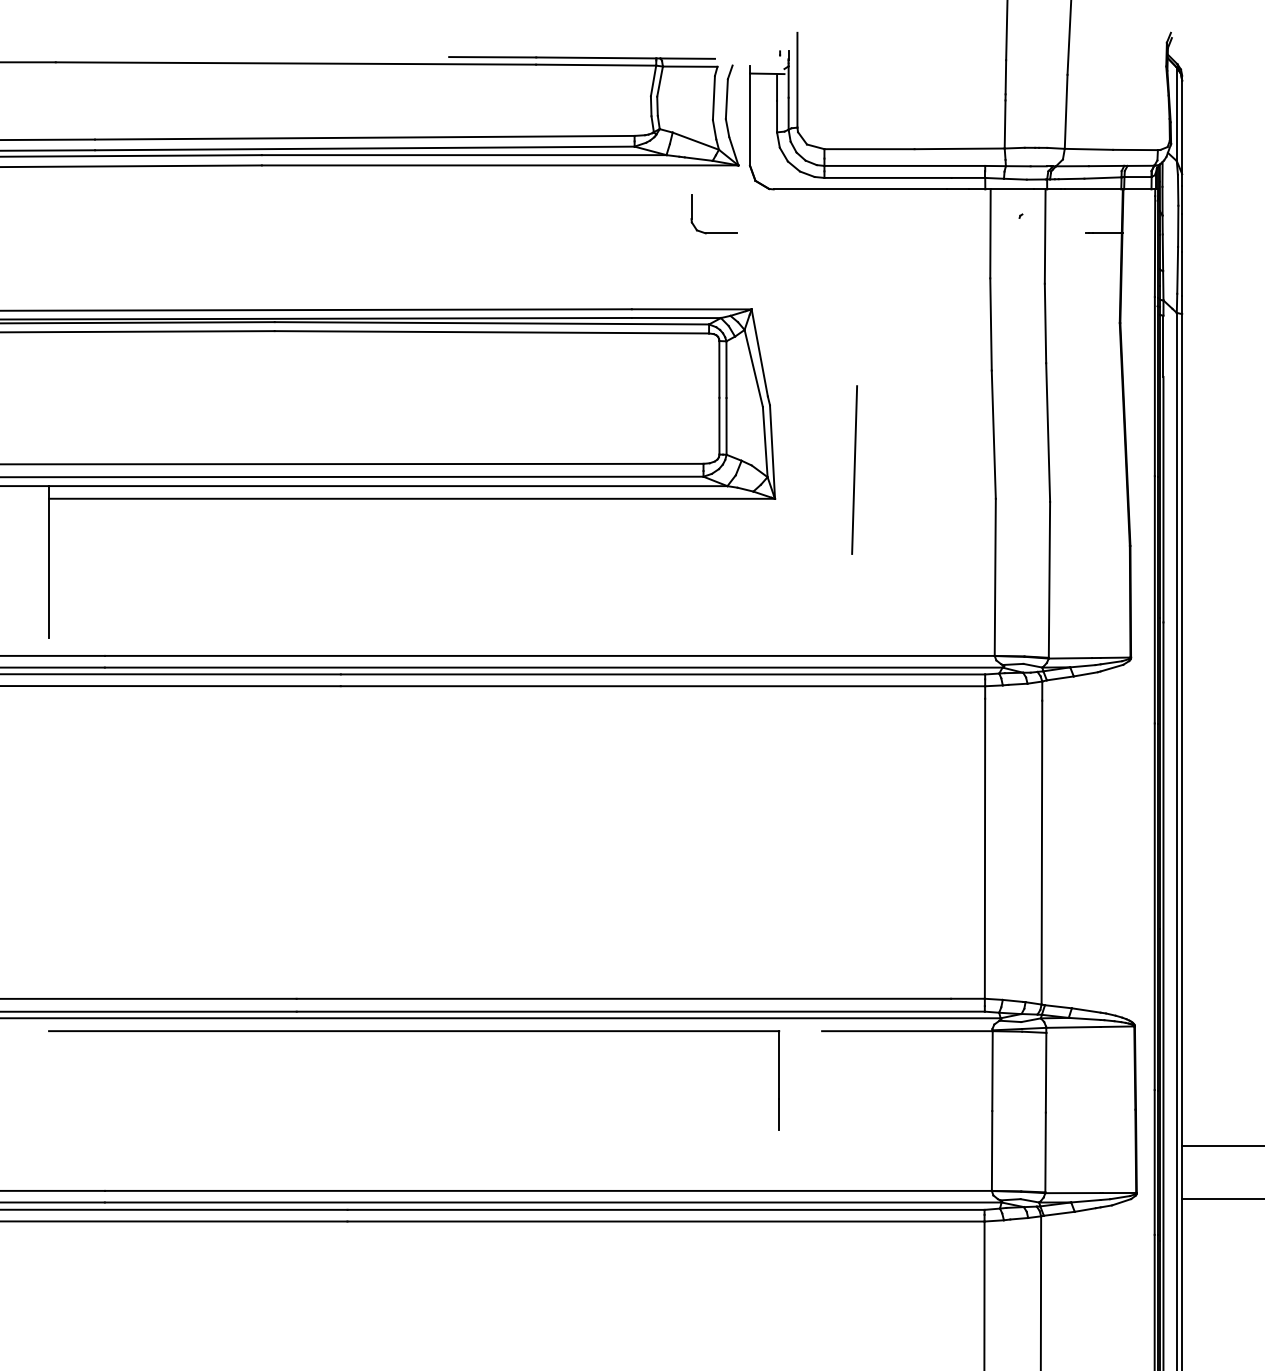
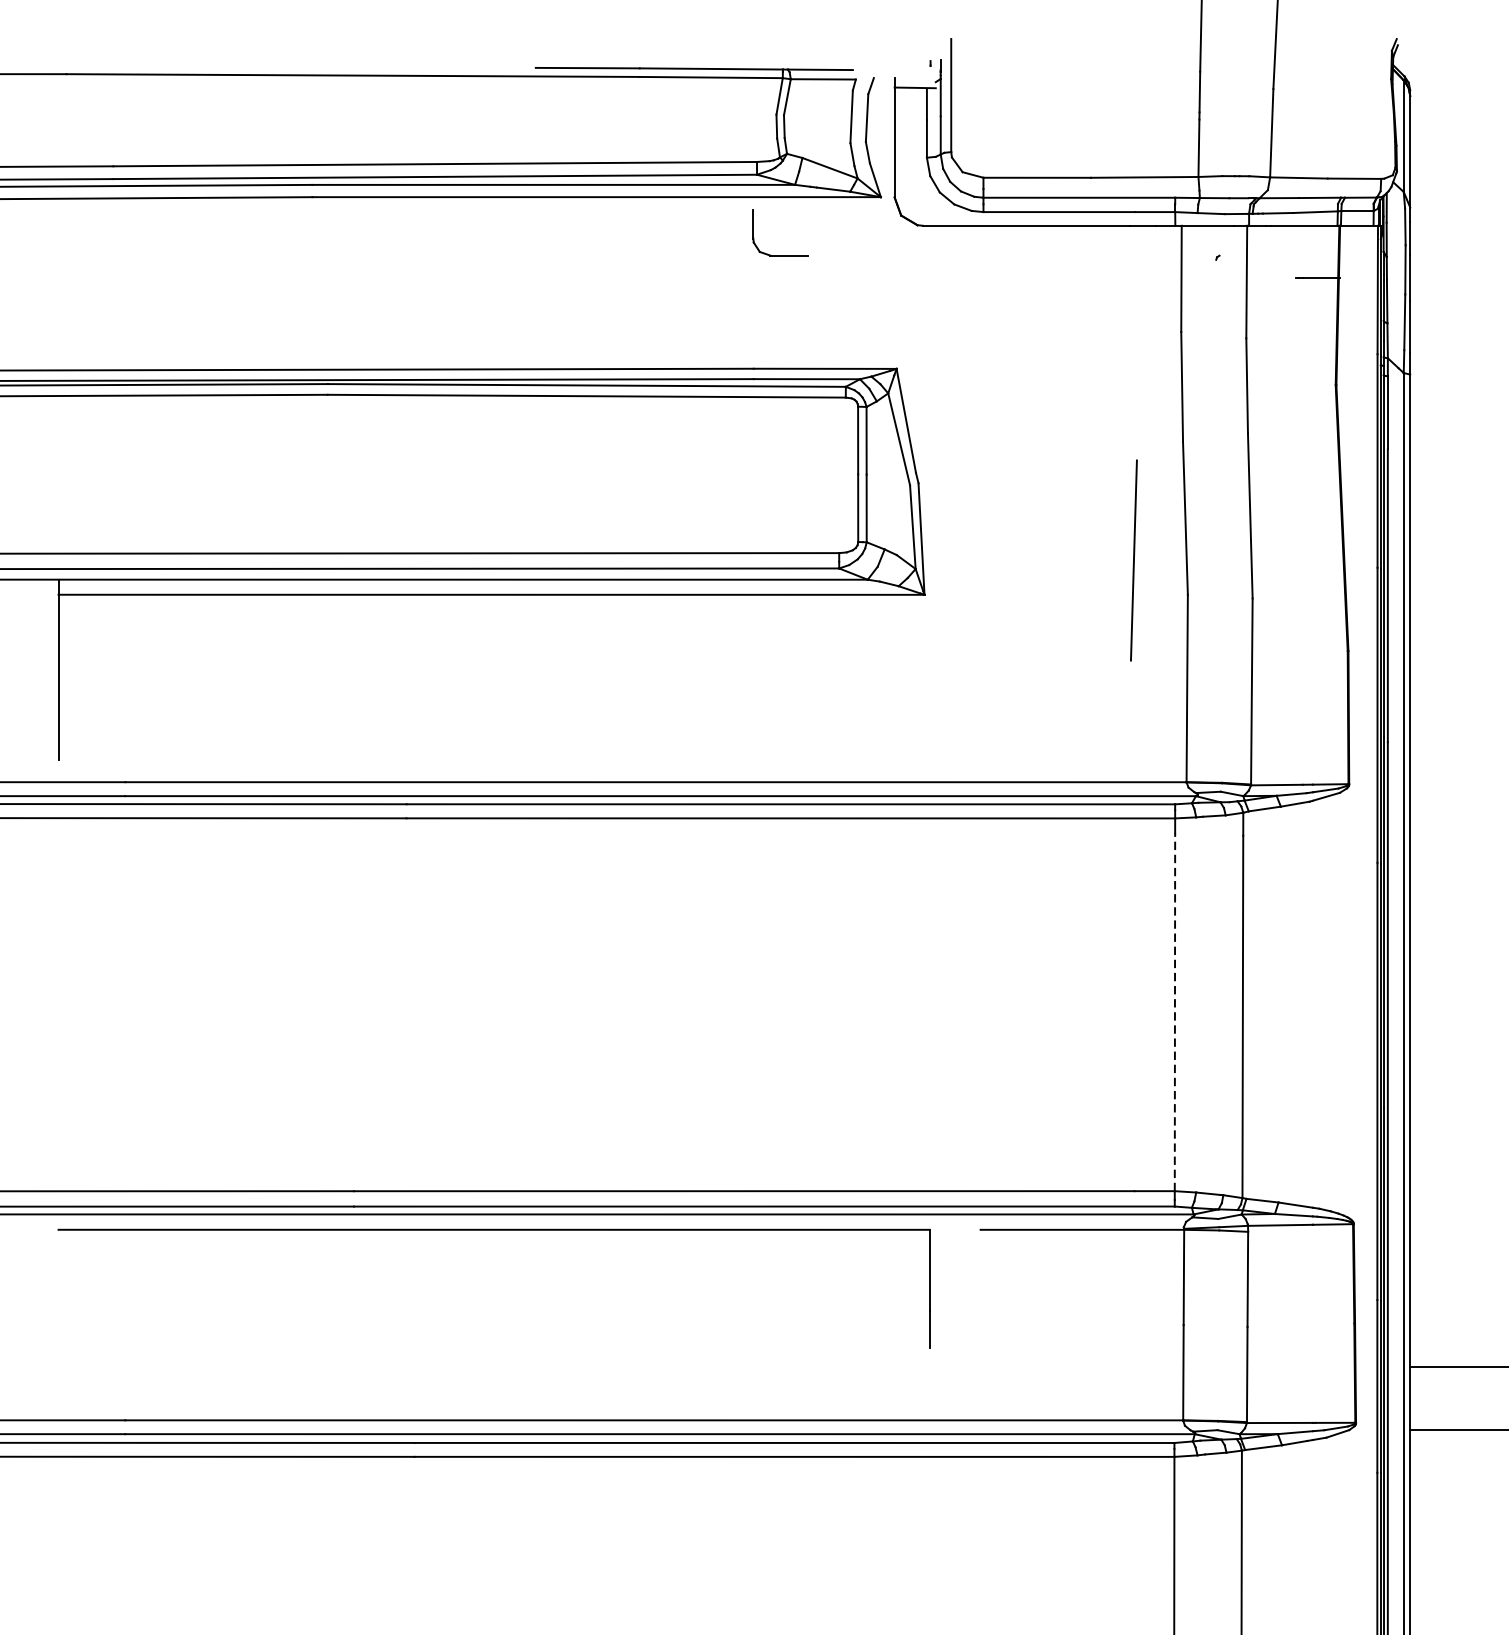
part: (713, 232) -> (779, 254), moved
line: (854, 469) -> (1133, 559), moved
line: (985, 848) -> (1175, 1011), solid -> dashed

